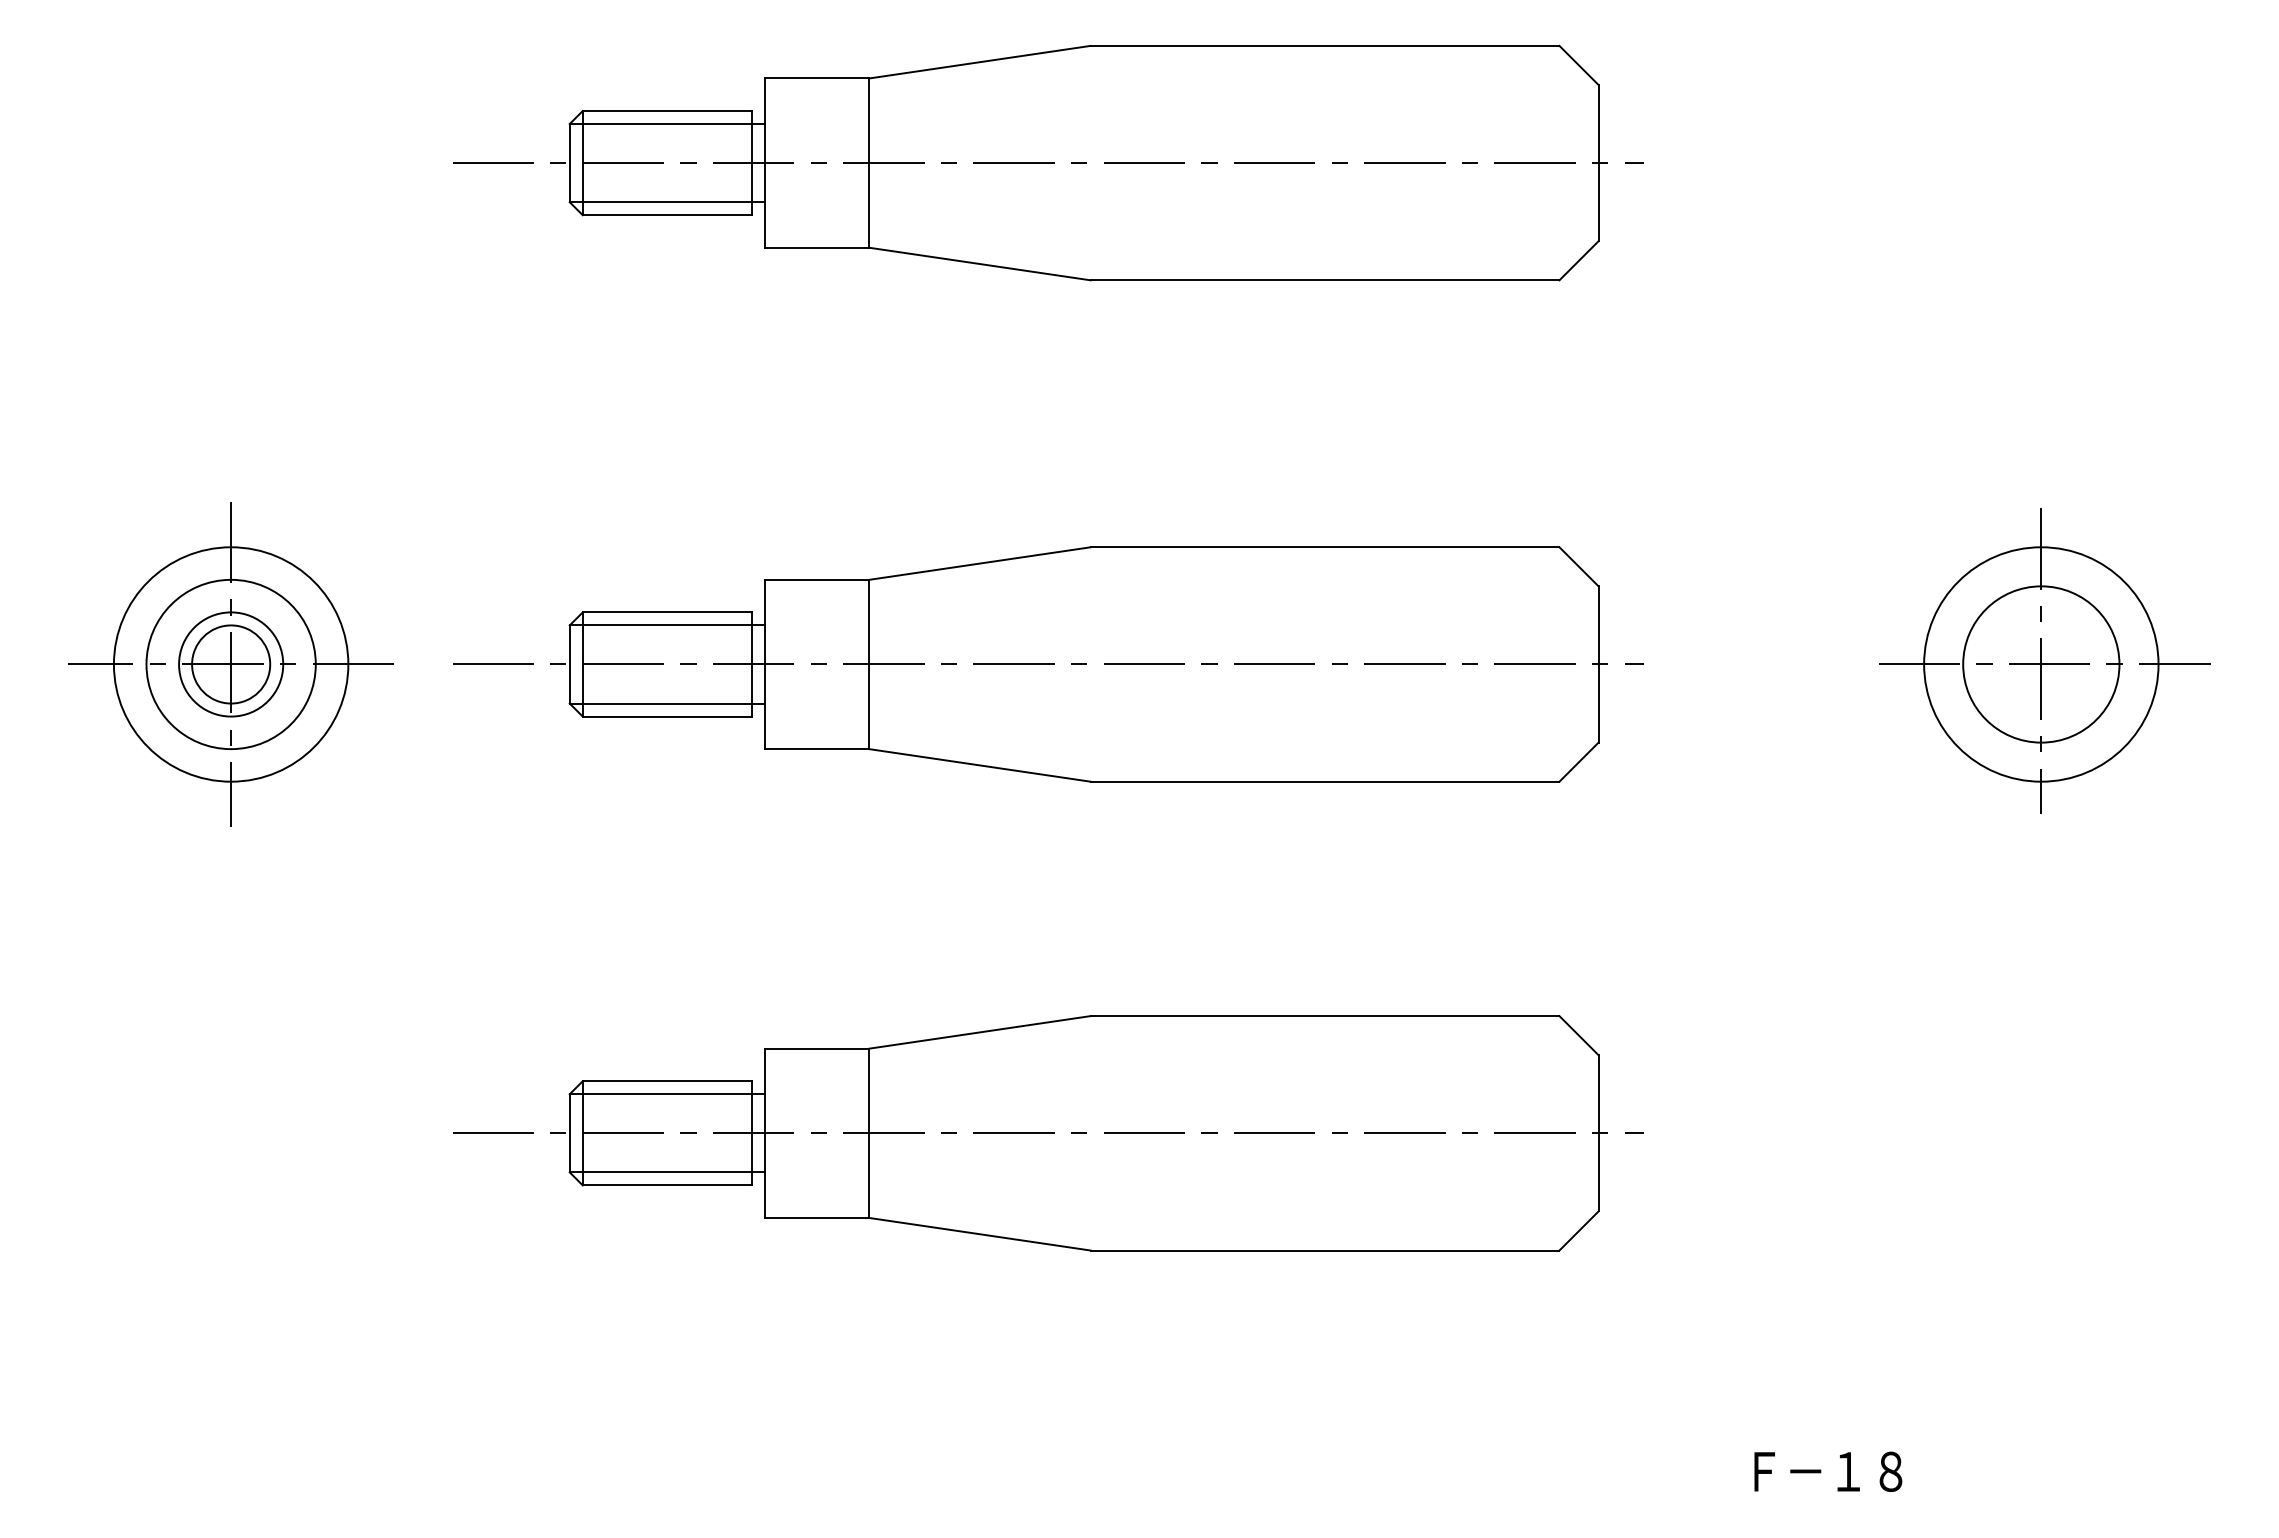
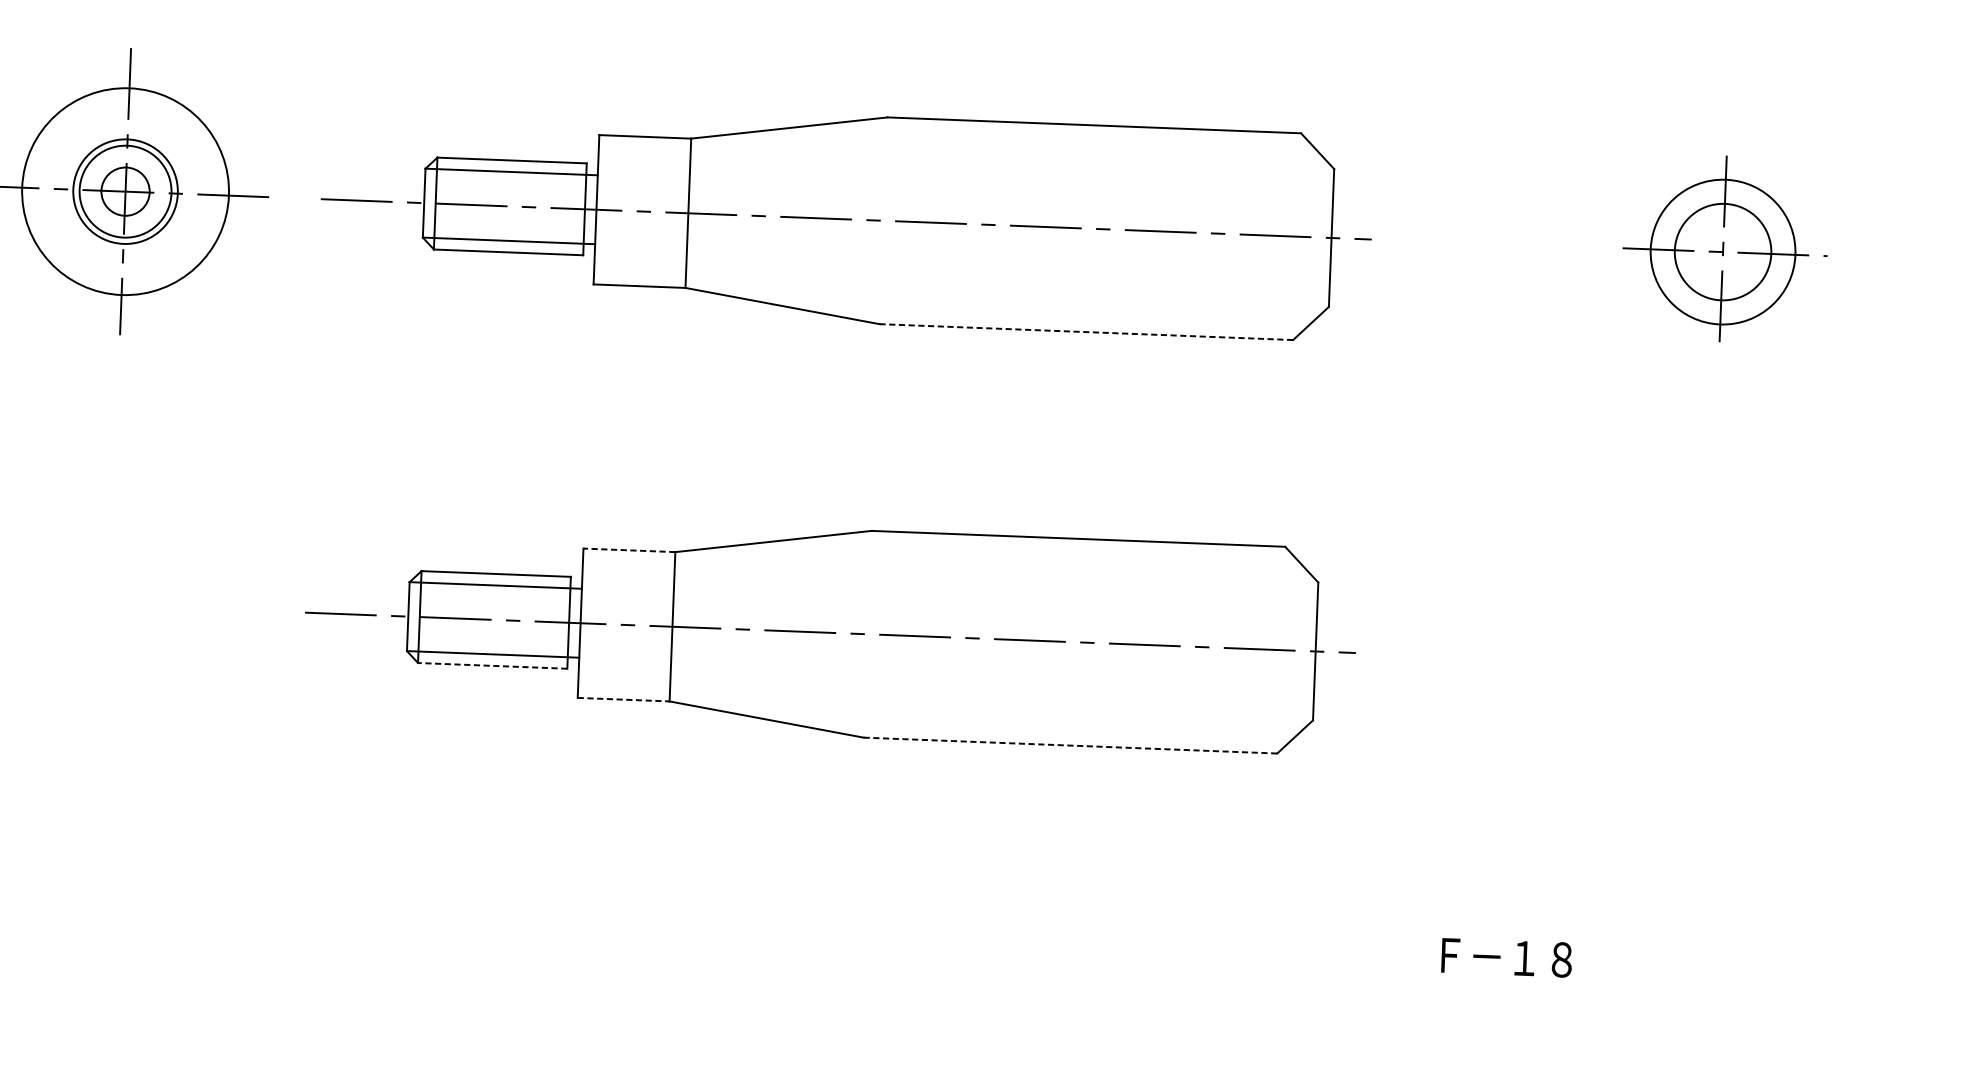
part: (2044, 660) -> (1724, 249), size x0.7
circle: (230, 664) -> (125, 191), size x0.7
circle: (231, 664) -> (125, 191), size x0.7
line: (1324, 781) -> (1085, 331), solid -> dashed
line: (816, 1048) -> (628, 550), solid -> dashed
line: (667, 1185) -> (492, 665), solid -> dashed
line: (817, 1217) -> (623, 699), solid -> dashed
line: (1324, 1250) -> (1070, 745), solid -> dashed

